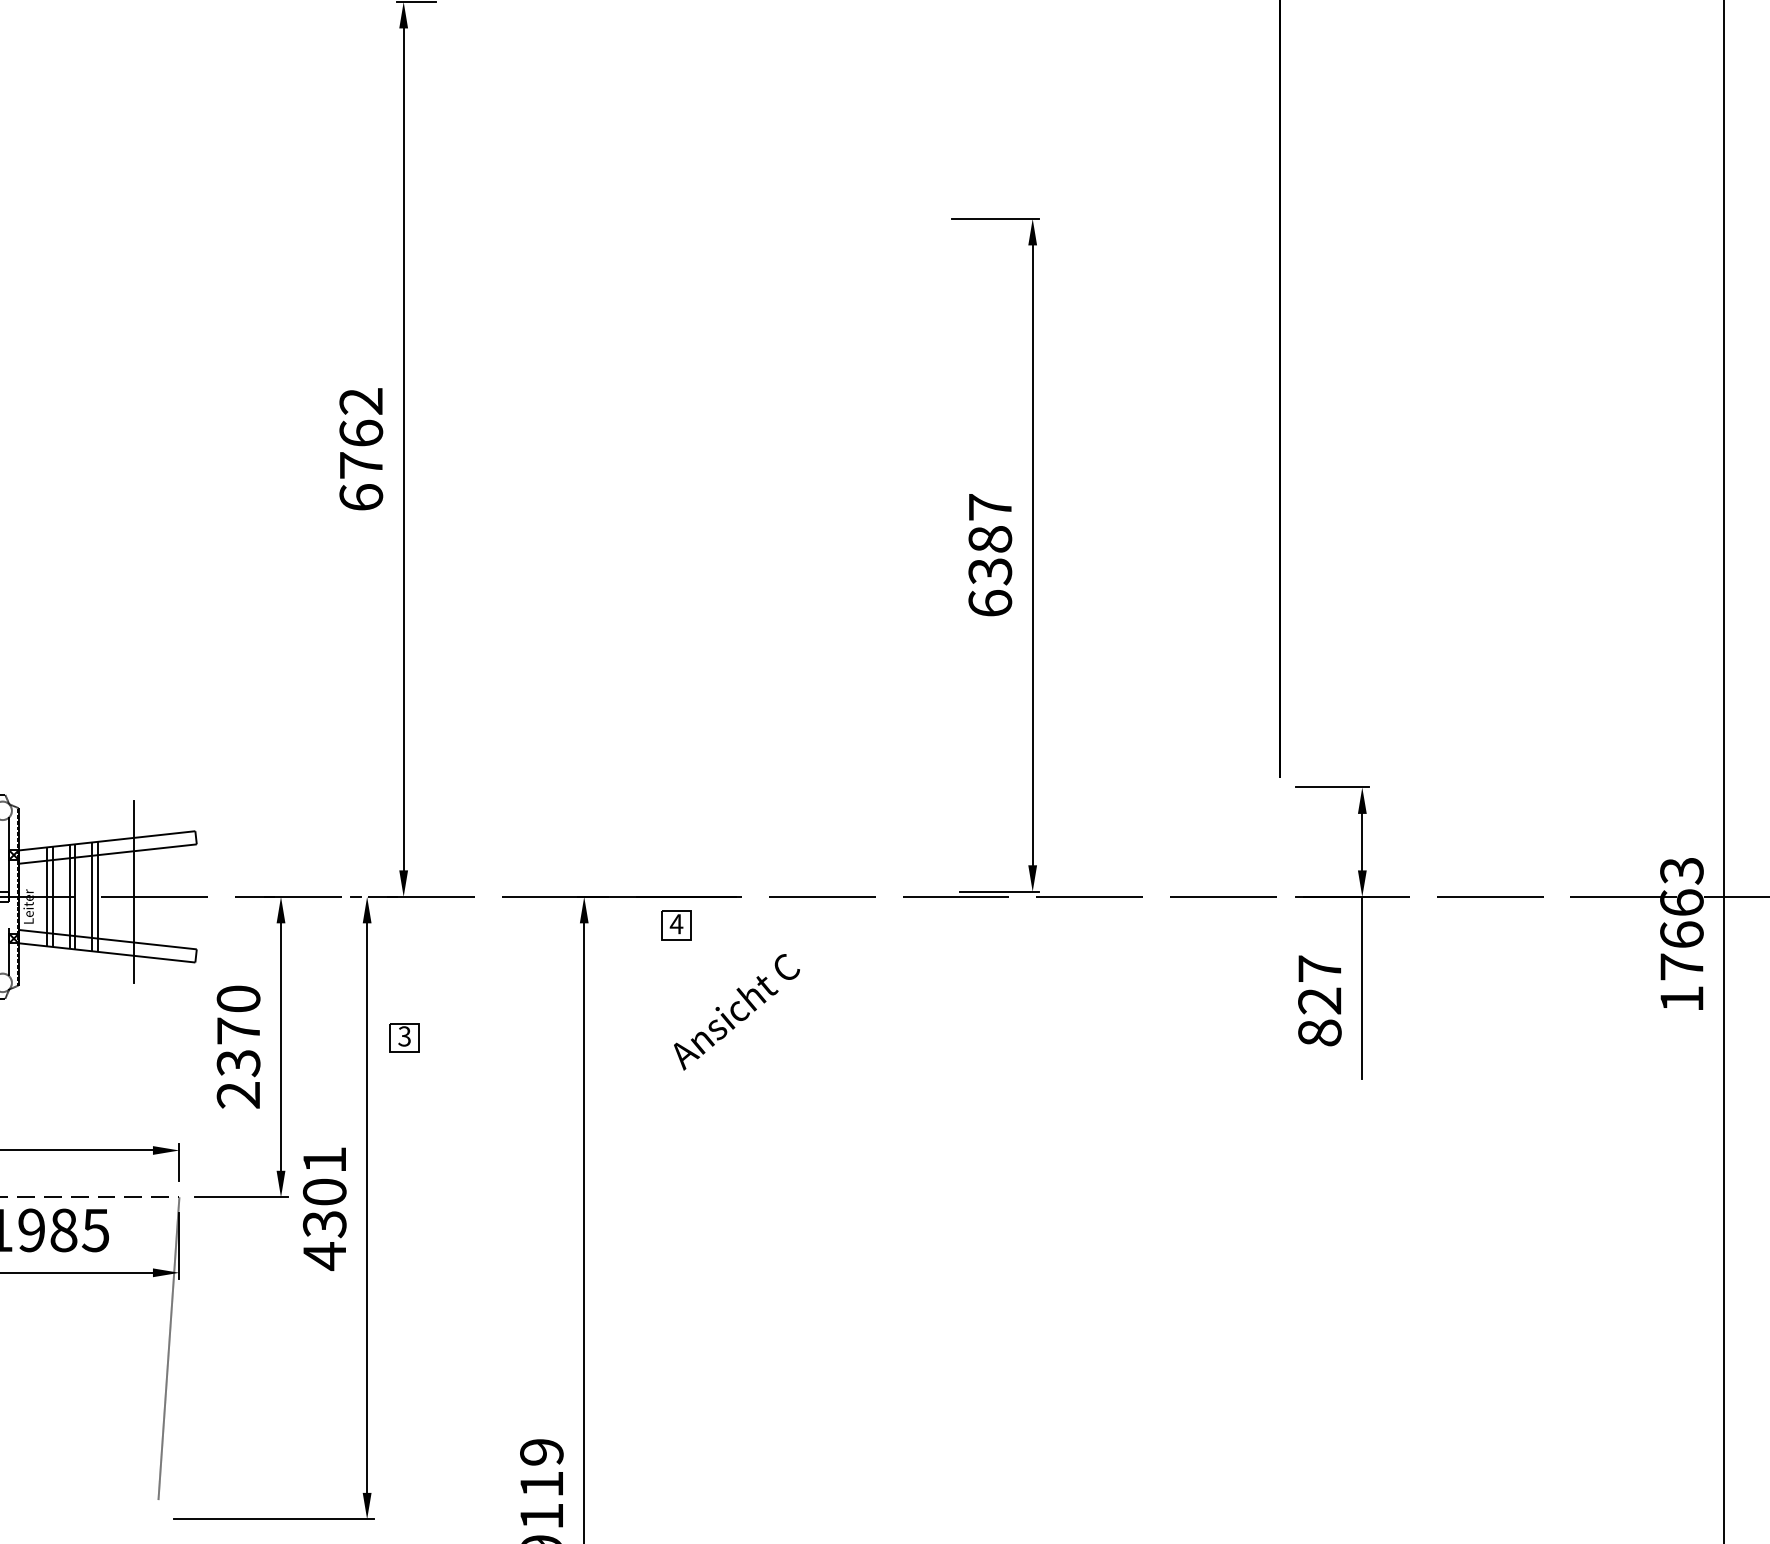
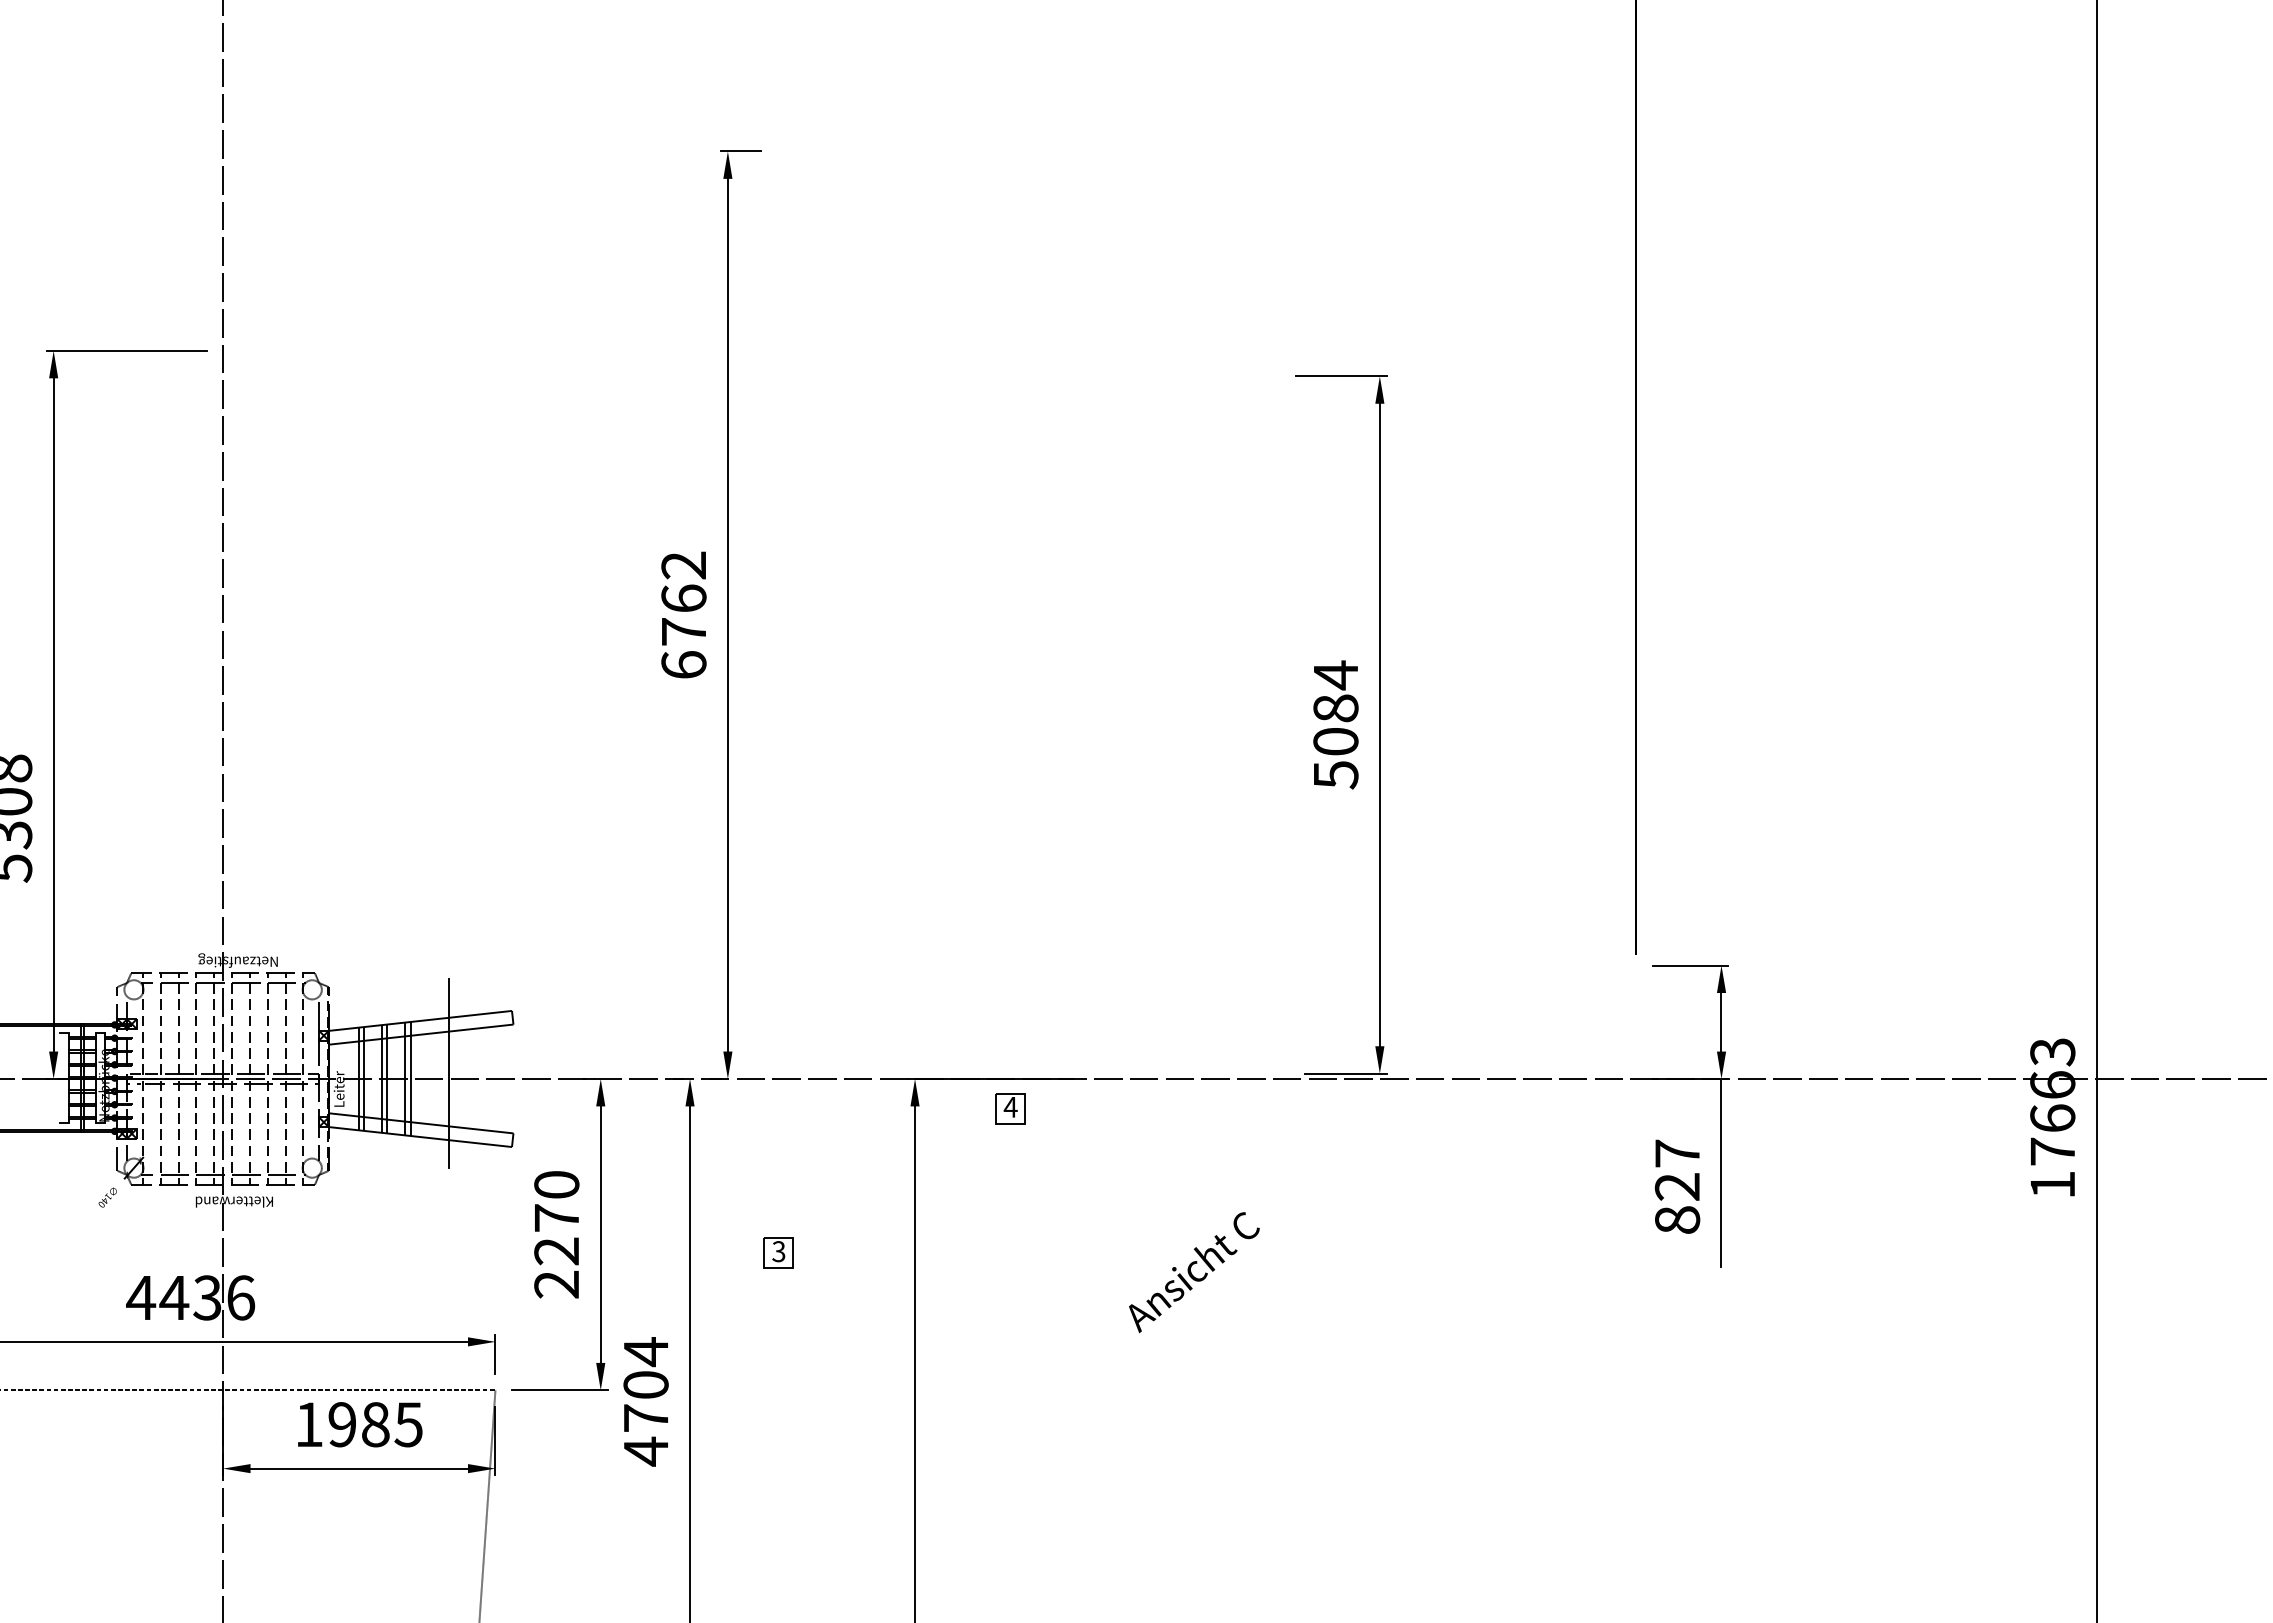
text: (989, 554) -> (1335, 724), 6387 -> 5084
text: (737, 1012) -> (1194, 1272), moved
part: (404, 1037) -> (778, 1252), moved
text: (238, 1063) -> (556, 1251), 2370 -> 2270
text: (324, 1191) -> (645, 1384), 4301 -> 4704

